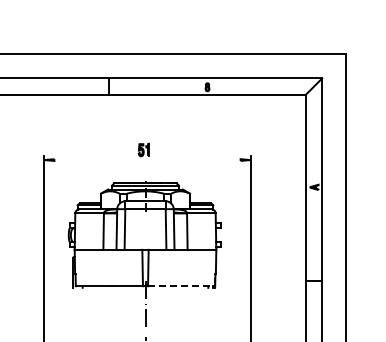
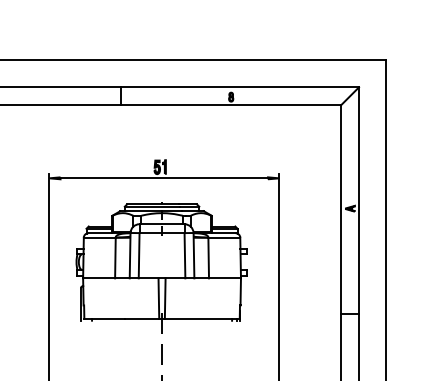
line: (147, 160) -> (164, 178), added
line: (181, 286) -> (202, 319), dashed -> solid

